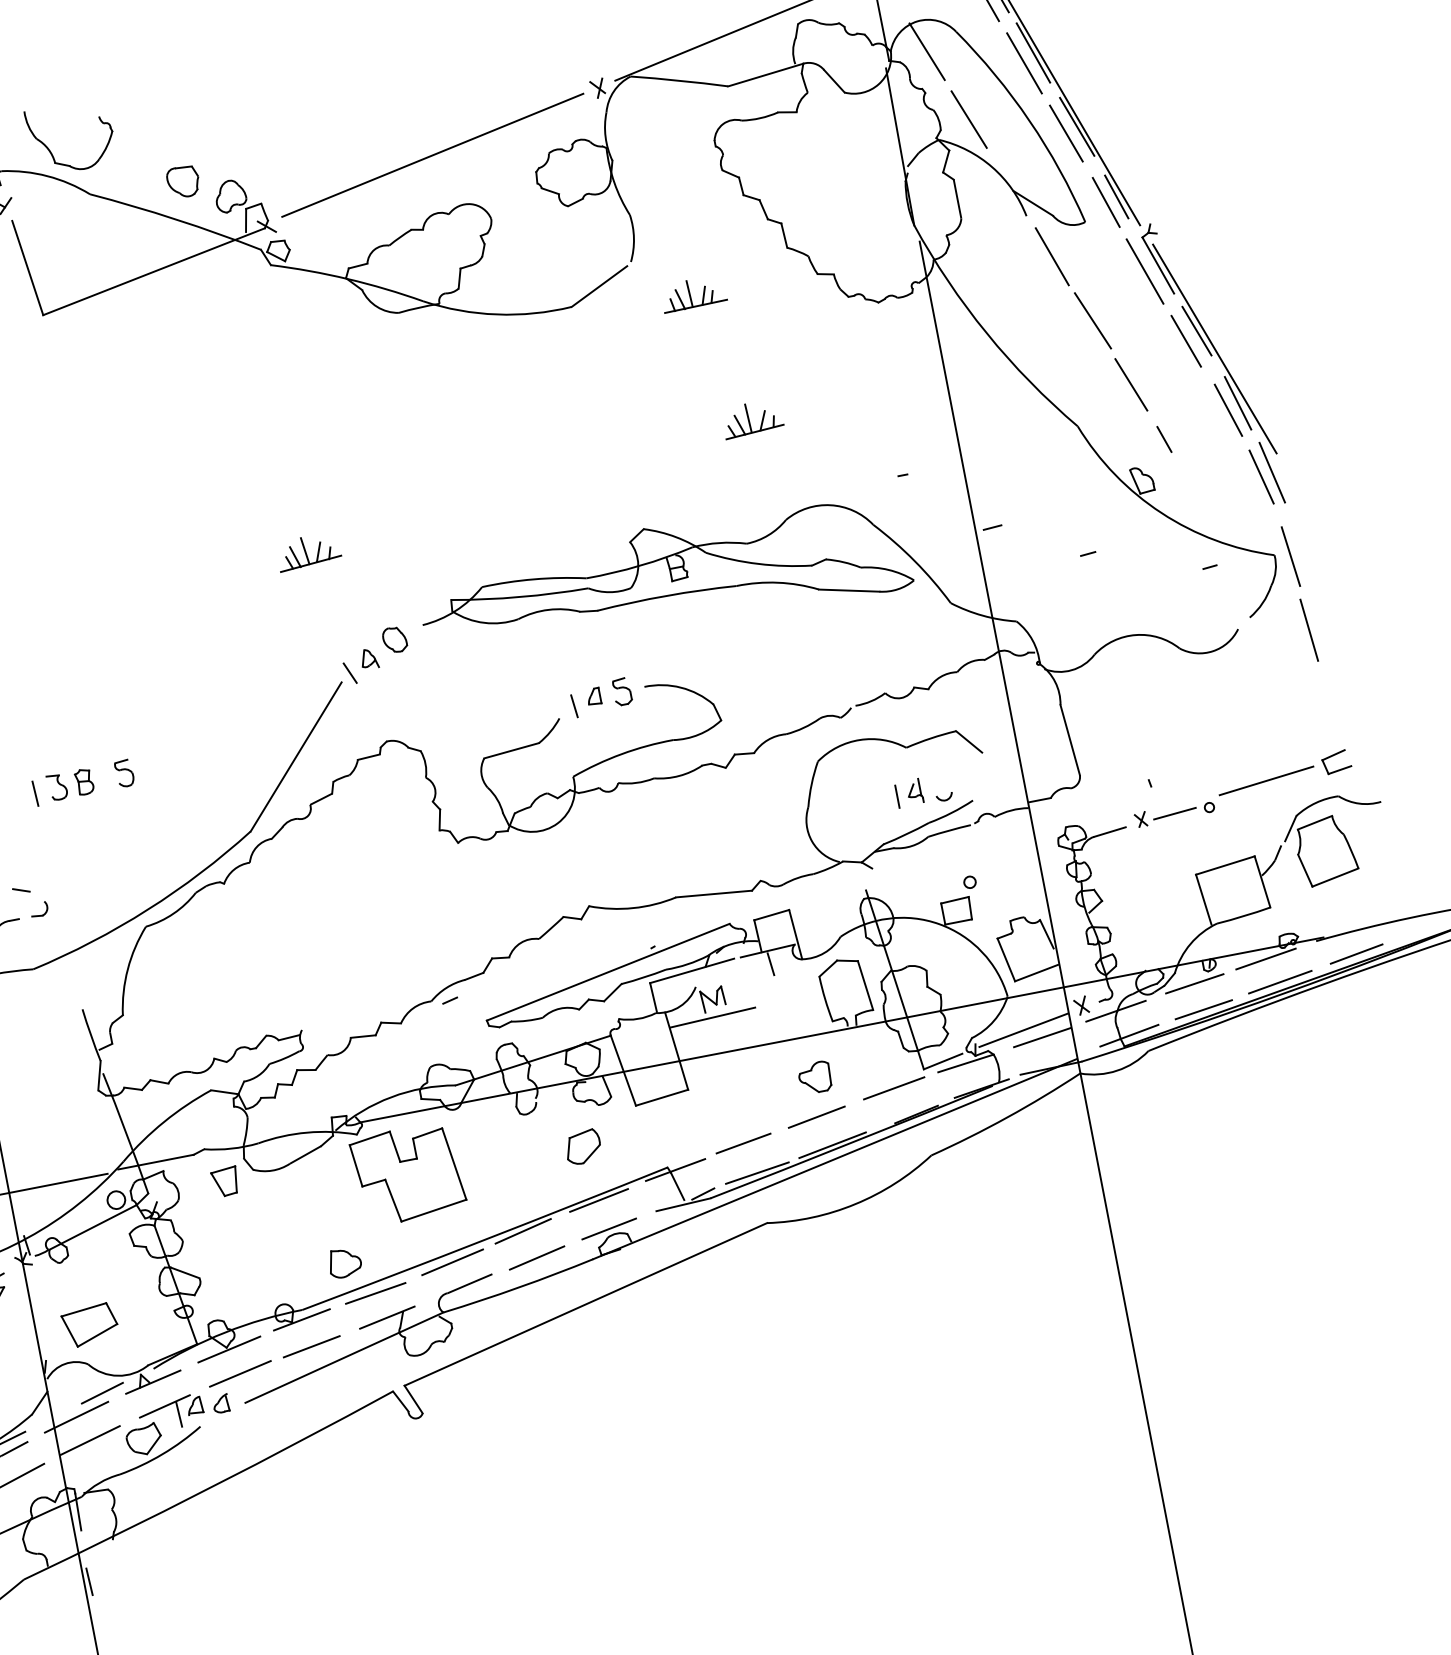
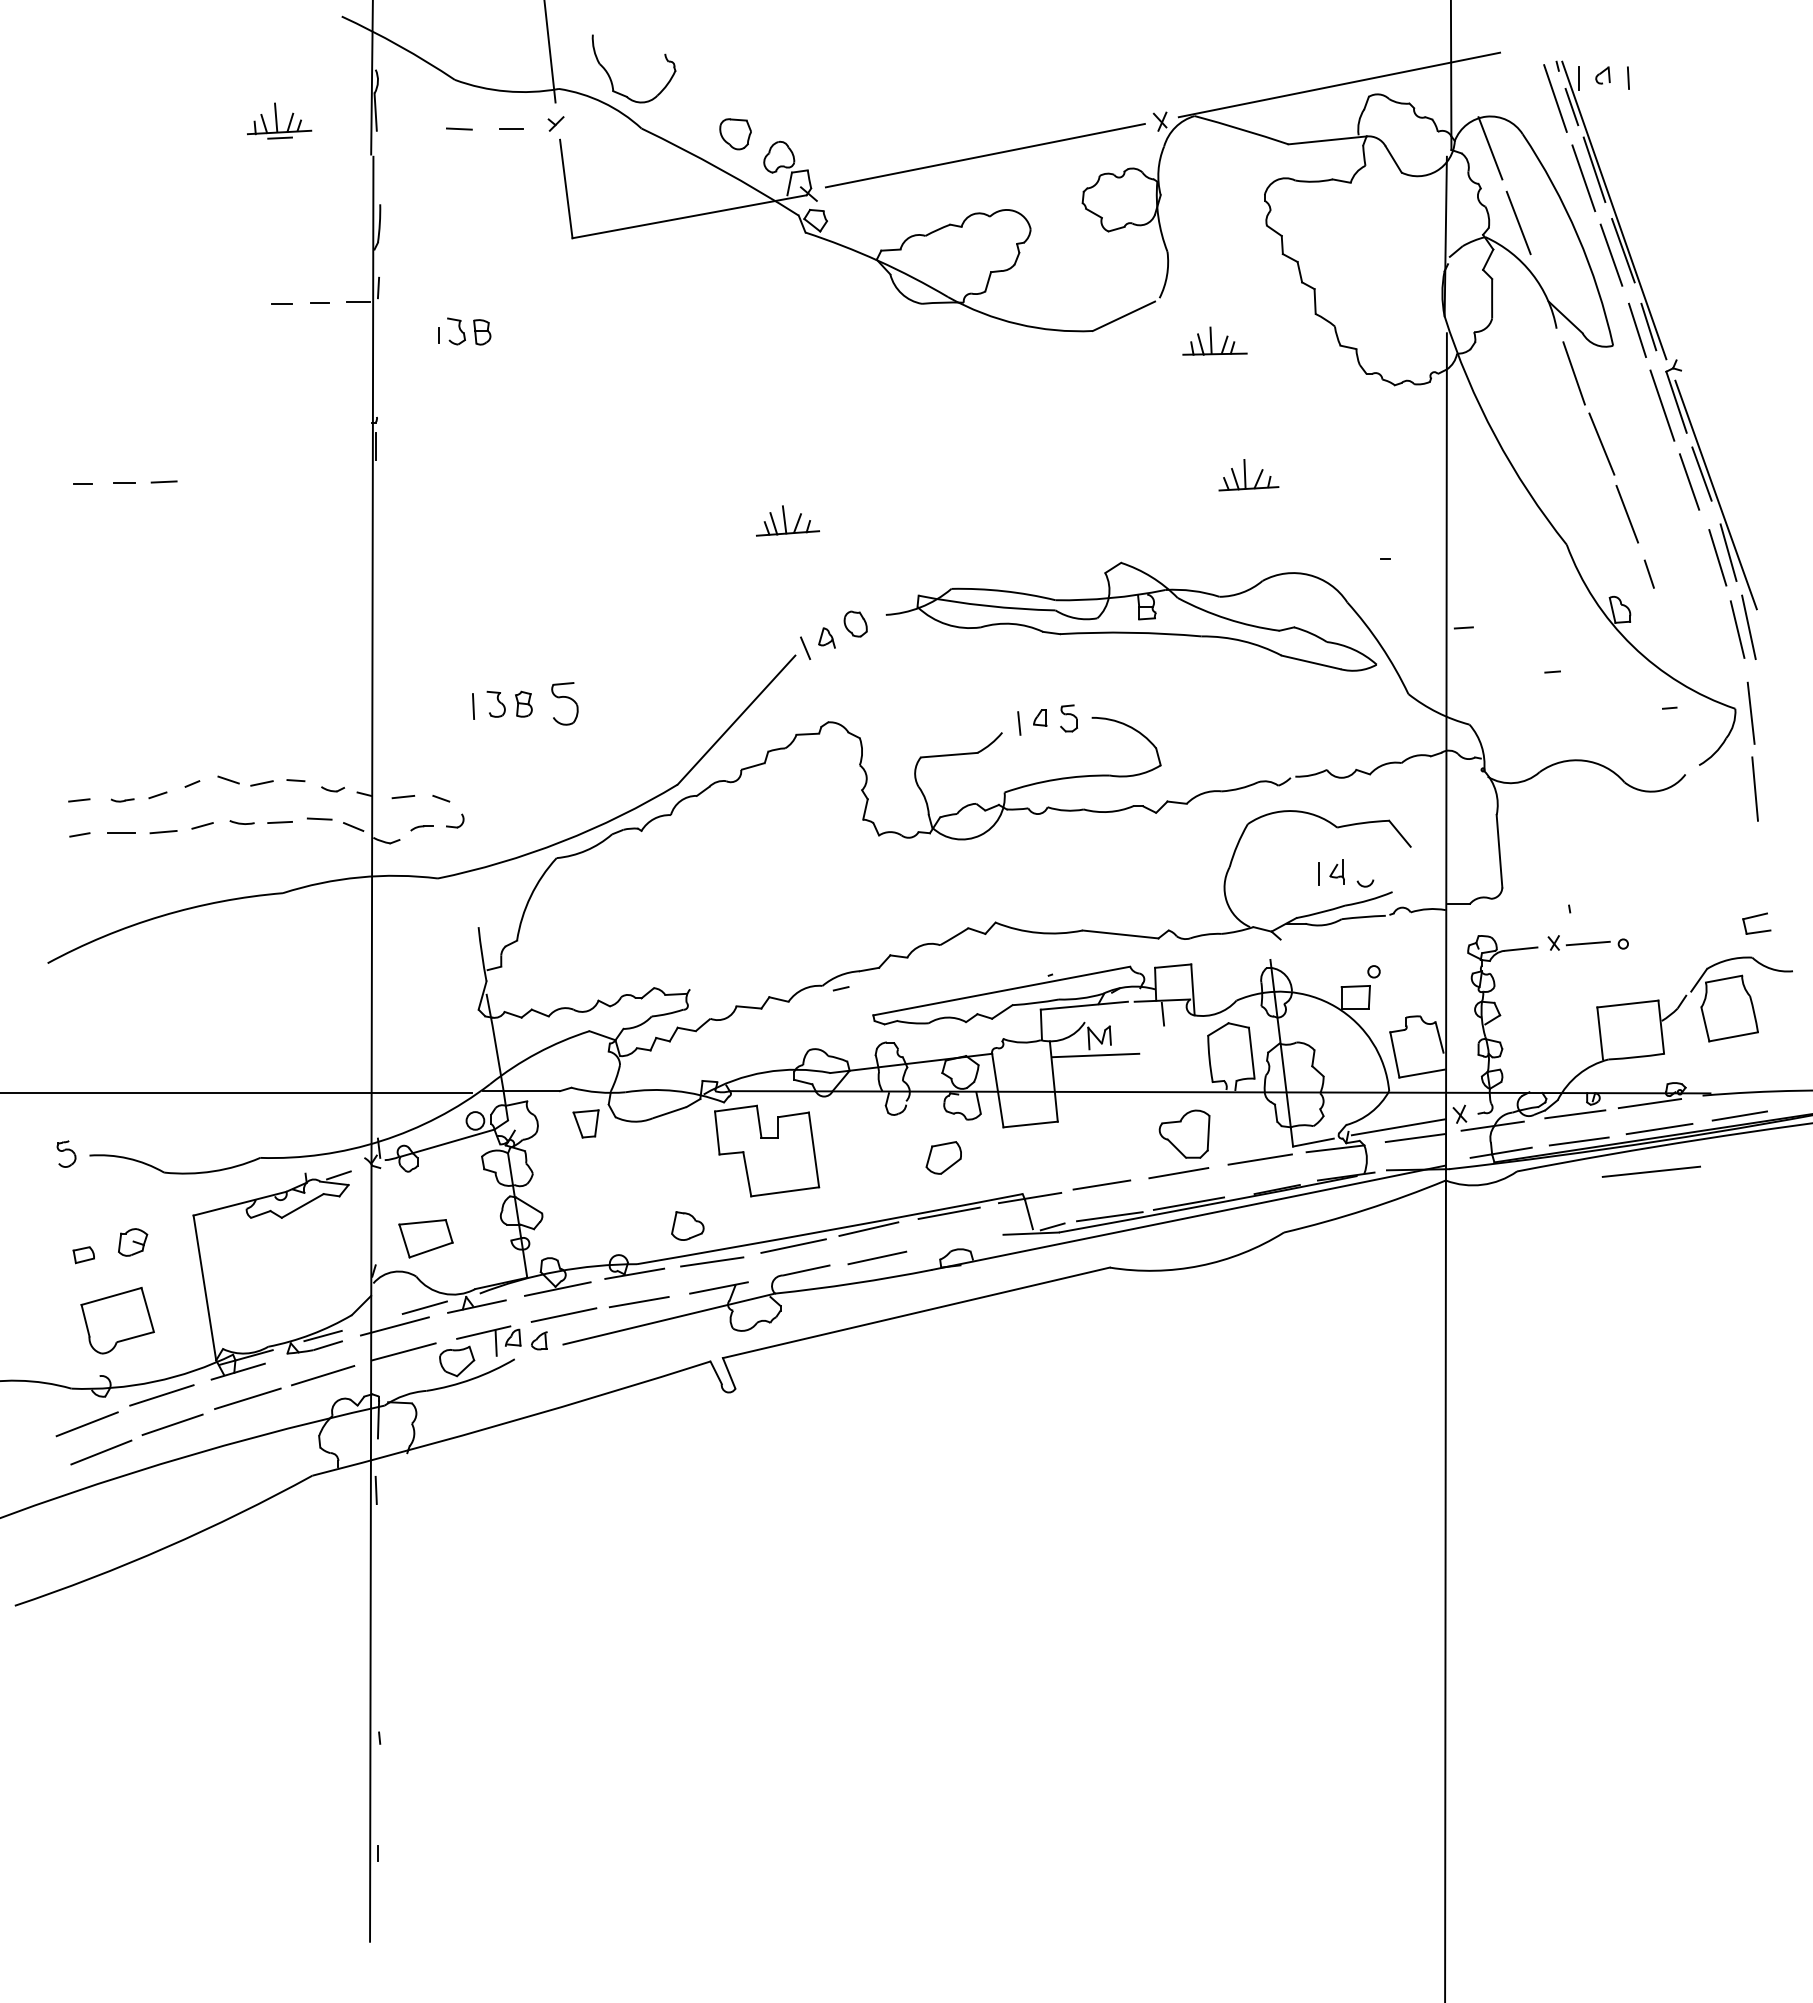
part: (124, 773) -> (564, 703), size x1.6
line: (1265, 780) -> (1650, 1171), moved
part: (814, 1077) -> (1184, 1133), size x1.6
line: (609, 1229) -> (953, 1243), removed

